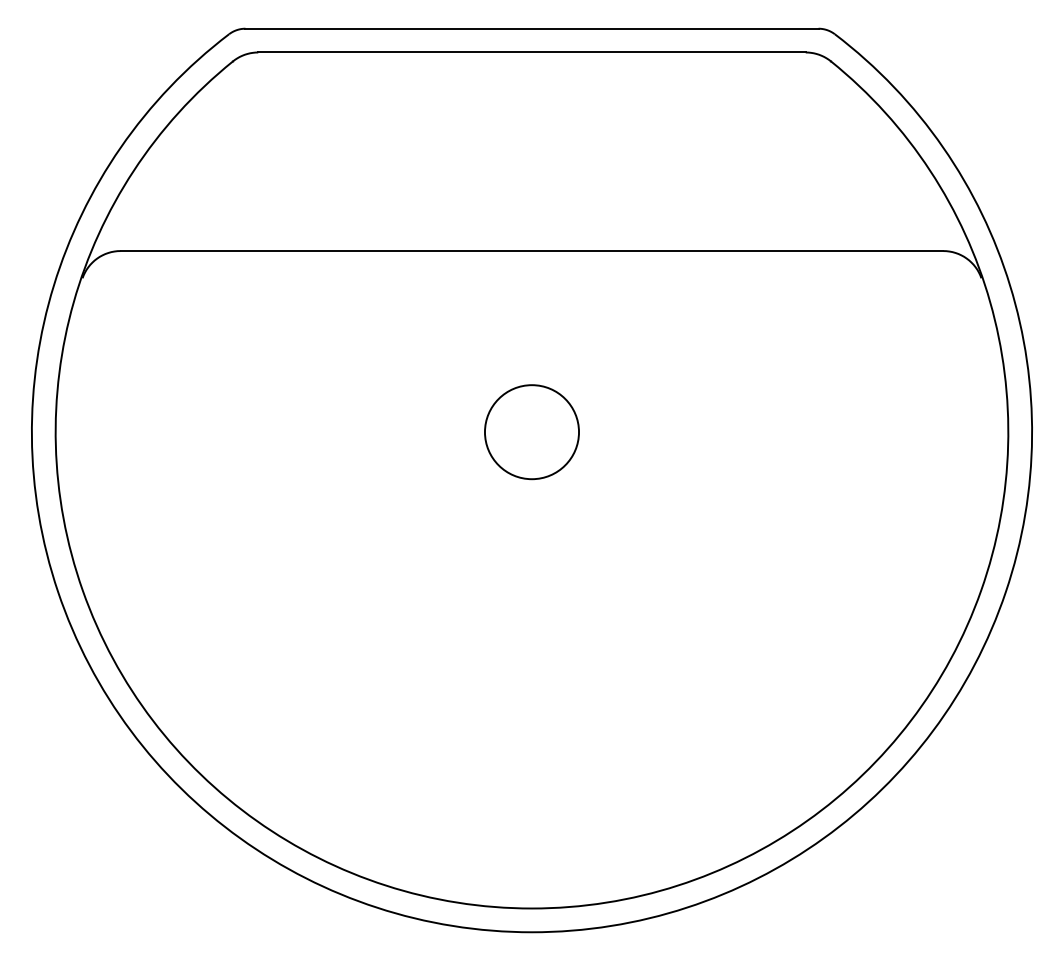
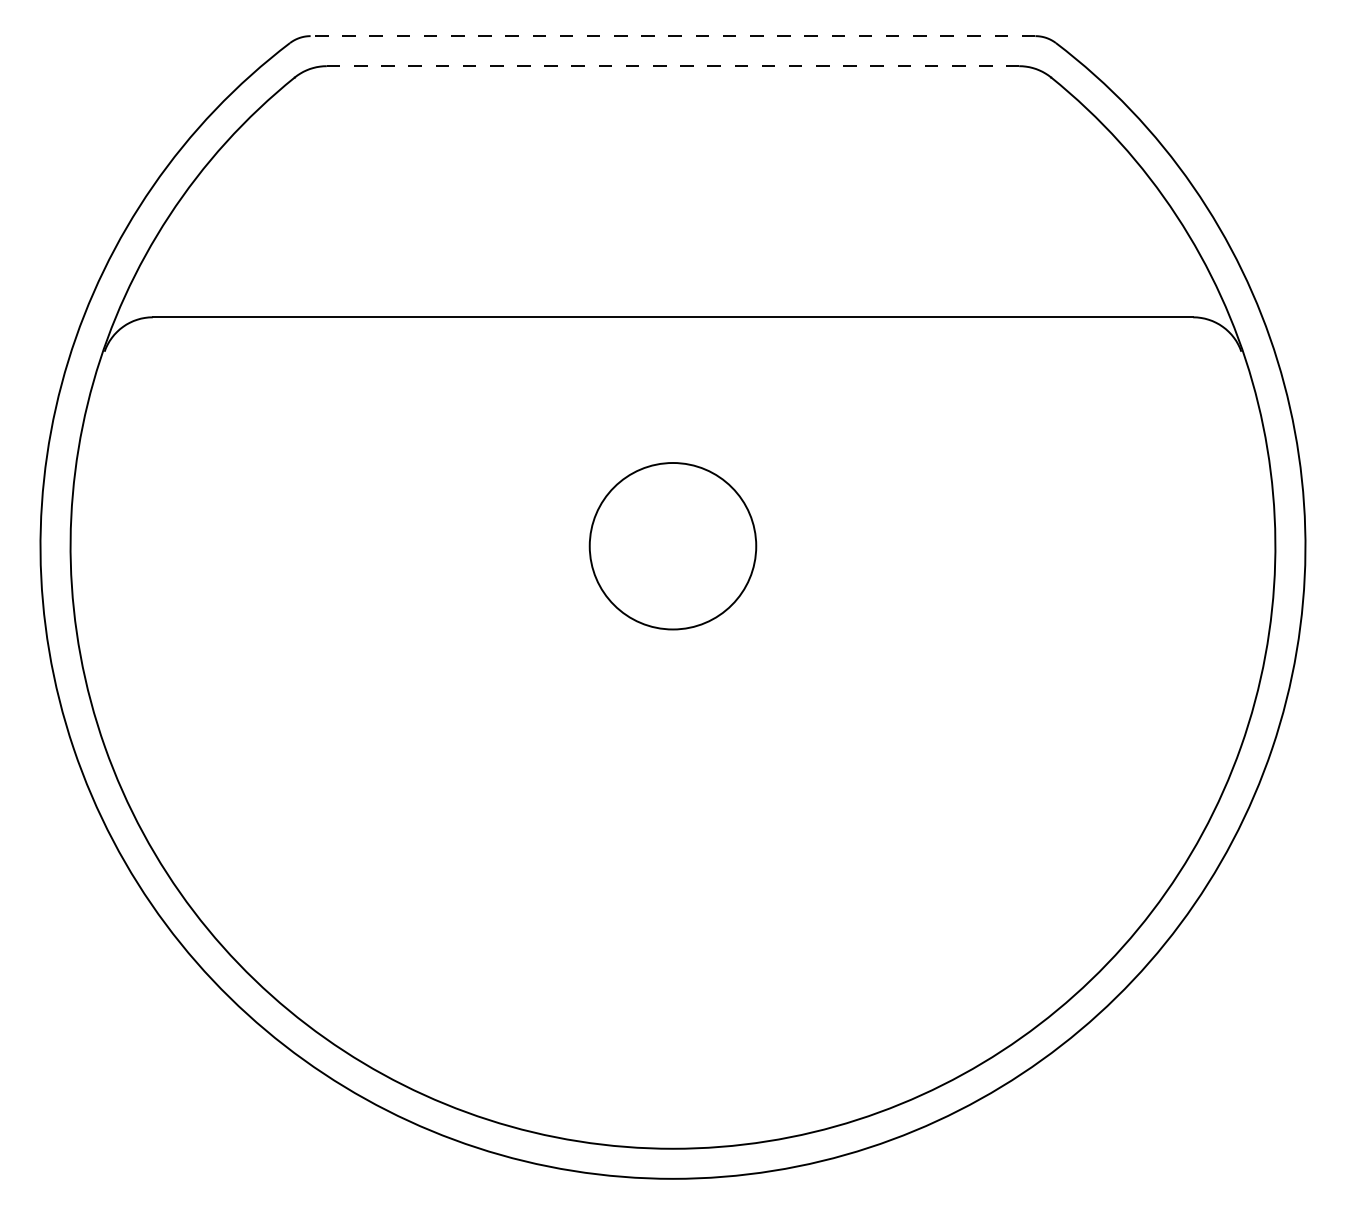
line: (532, 28) -> (673, 35), solid -> dashed
line: (532, 52) -> (673, 66), solid -> dashed
circle: (531, 432) -> (672, 546), size x1.4

